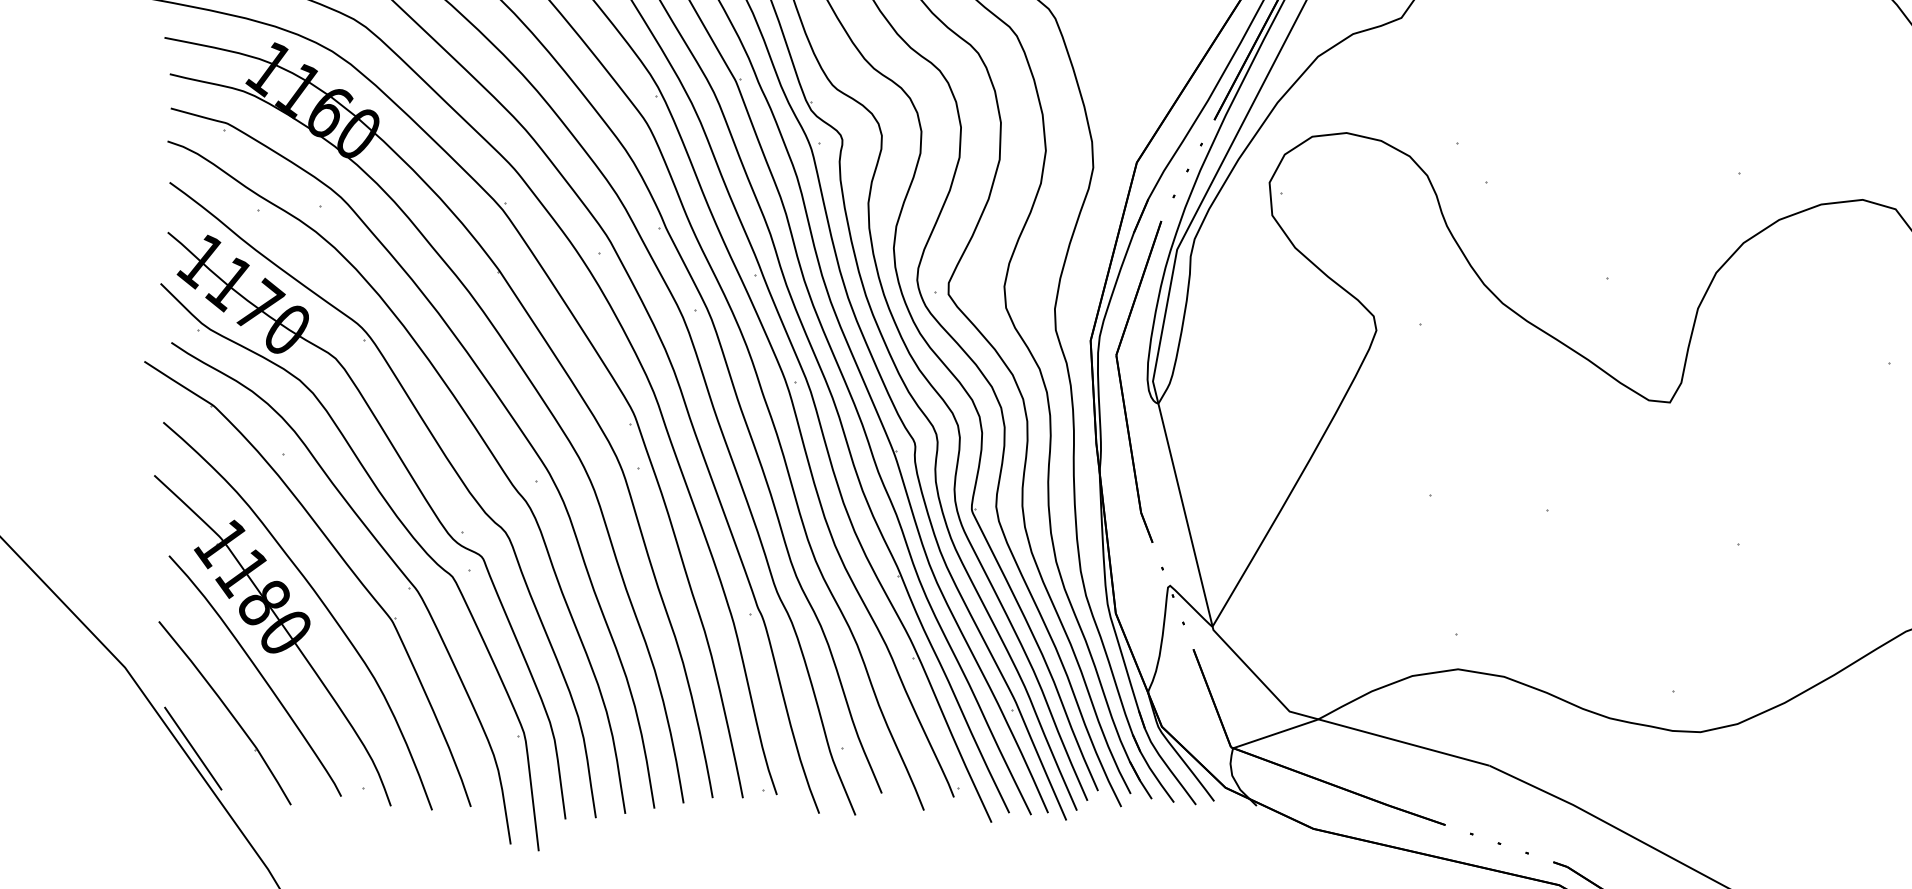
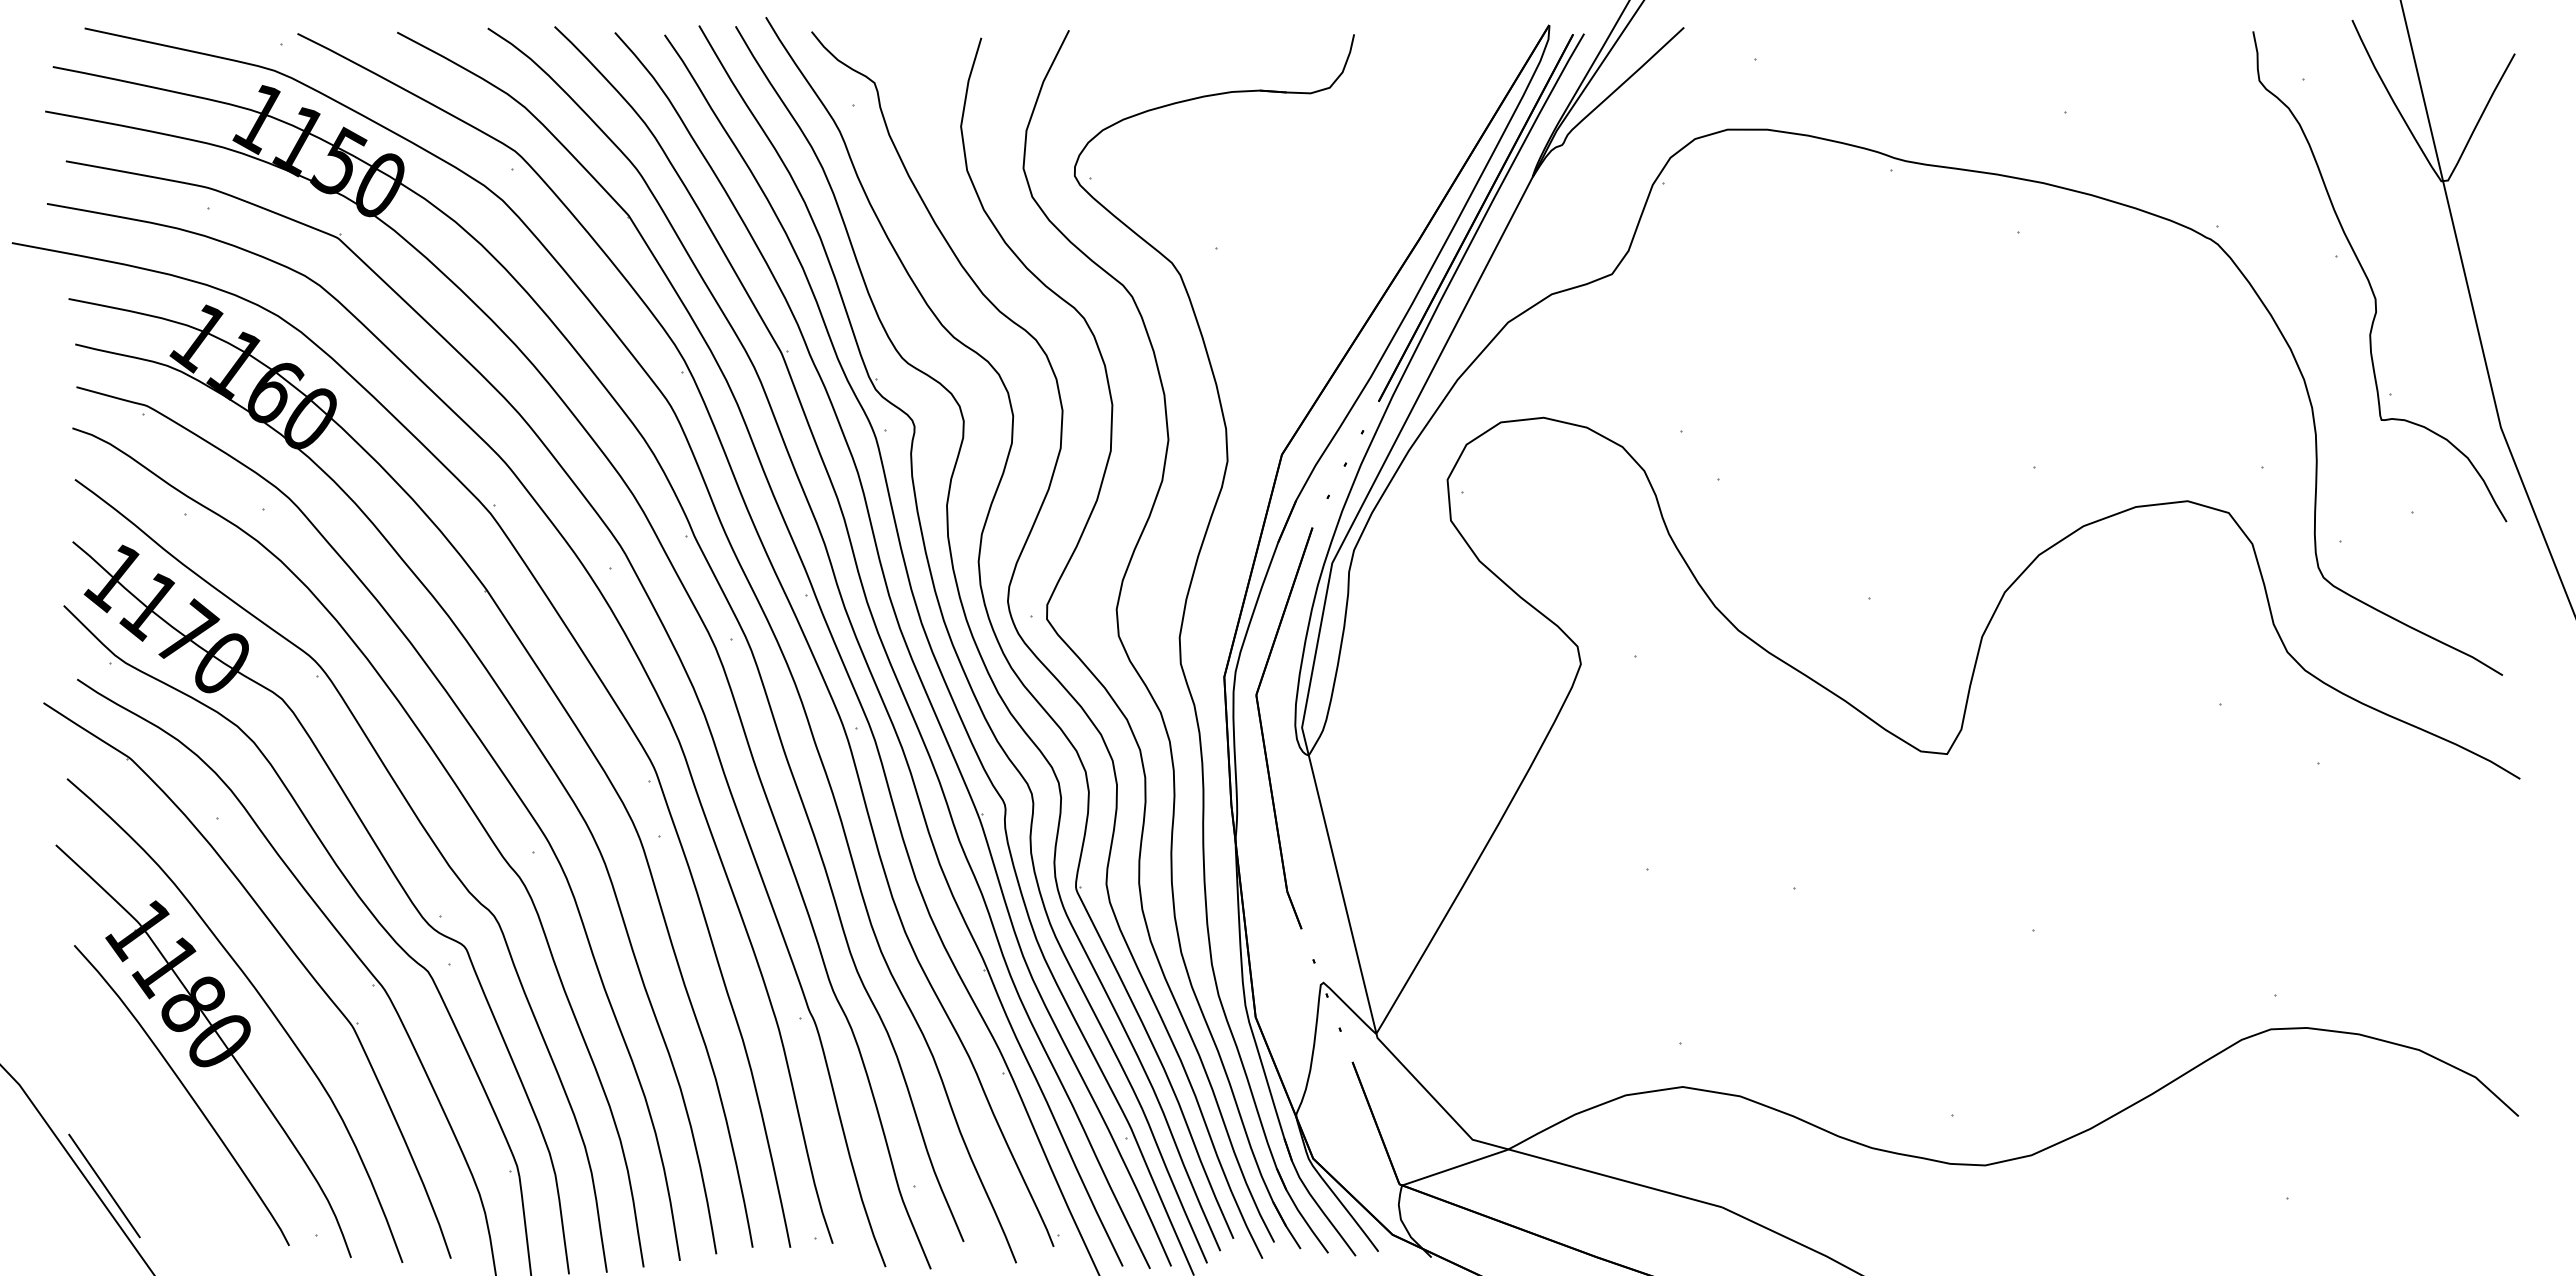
part: (225, 713) -> (144, 1141), removed

